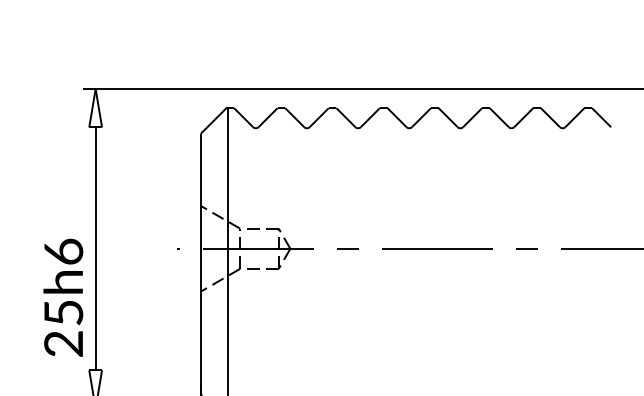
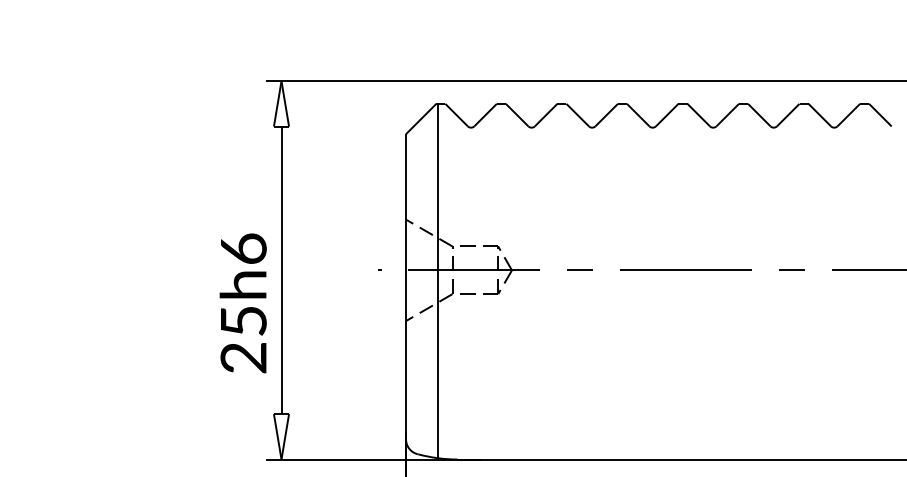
text: (62, 297) -> (242, 303), moved

